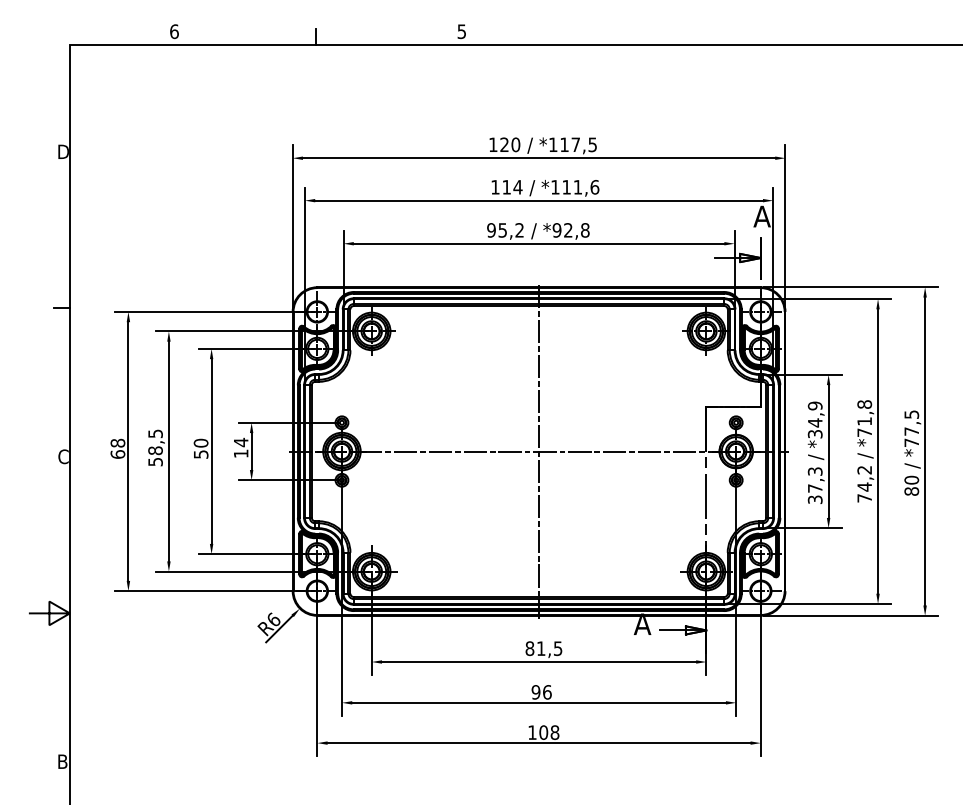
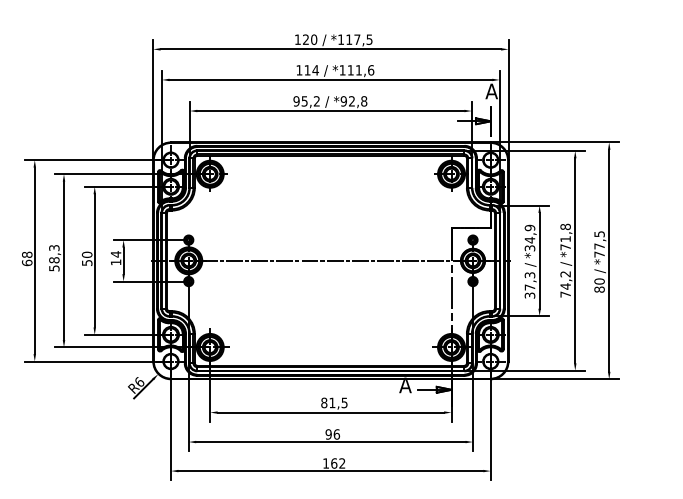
text: (155, 433) -> (54, 247), 58,5 -> 58,3
line: (539, 452) -> (331, 261), removed
text: (549, 732) -> (338, 463), 108 -> 162

